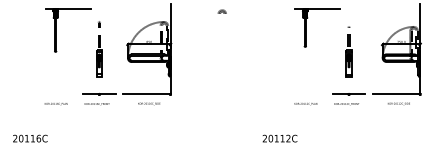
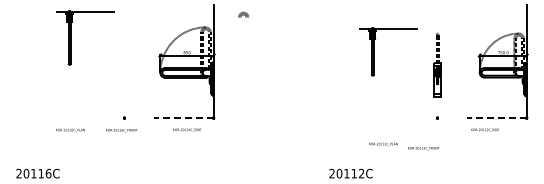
part: (222, 11) -> (243, 14), moved
part: (306, 27) -> (374, 51), moved
part: (99, 49) -> (124, 61), removed
line: (99, 94) -> (124, 118), removed
line: (146, 94) -> (183, 118), solid -> dashed
line: (349, 94) -> (437, 118), removed
line: (396, 94) -> (497, 118), solid -> dashed
text: (398, 103) -> (484, 129), moved
text: (305, 104) -> (383, 144), moved
text: (346, 104) -> (423, 148), moved

